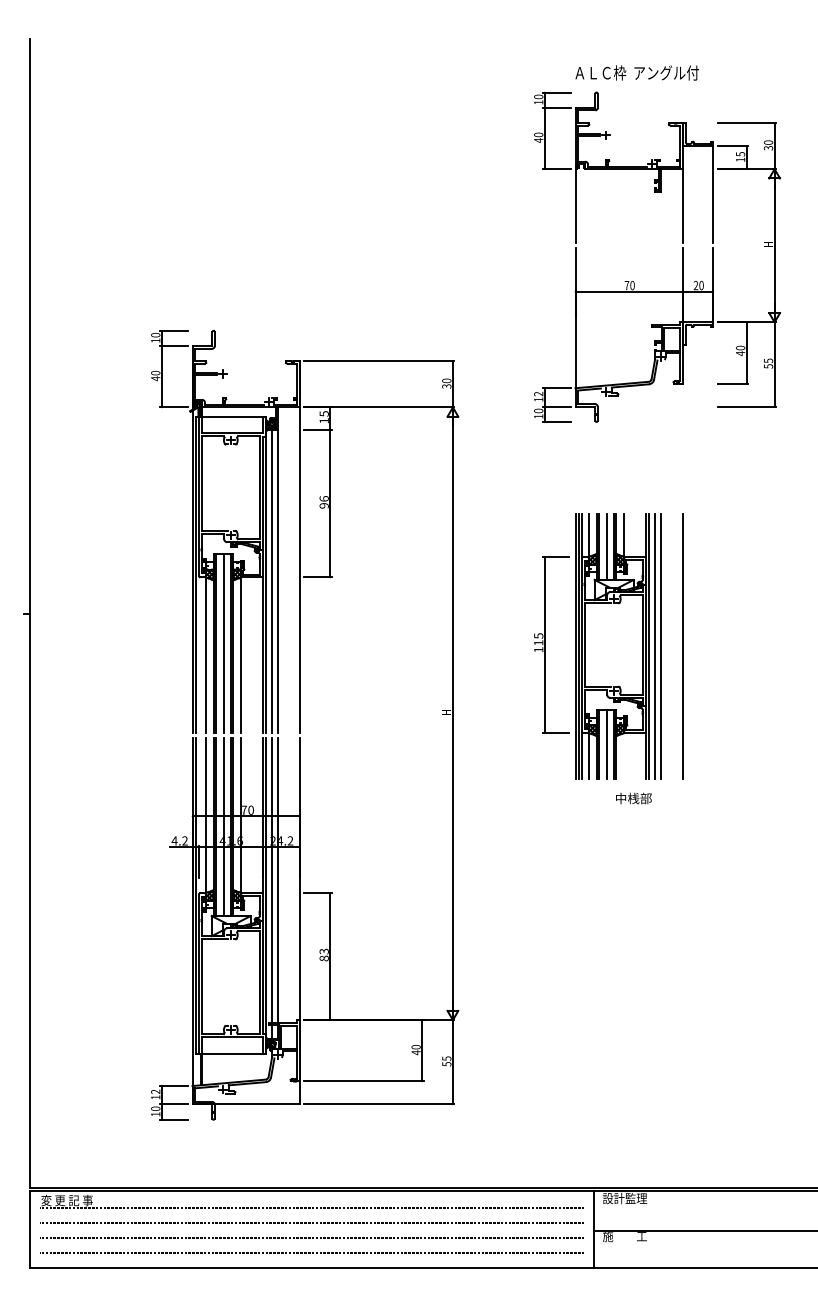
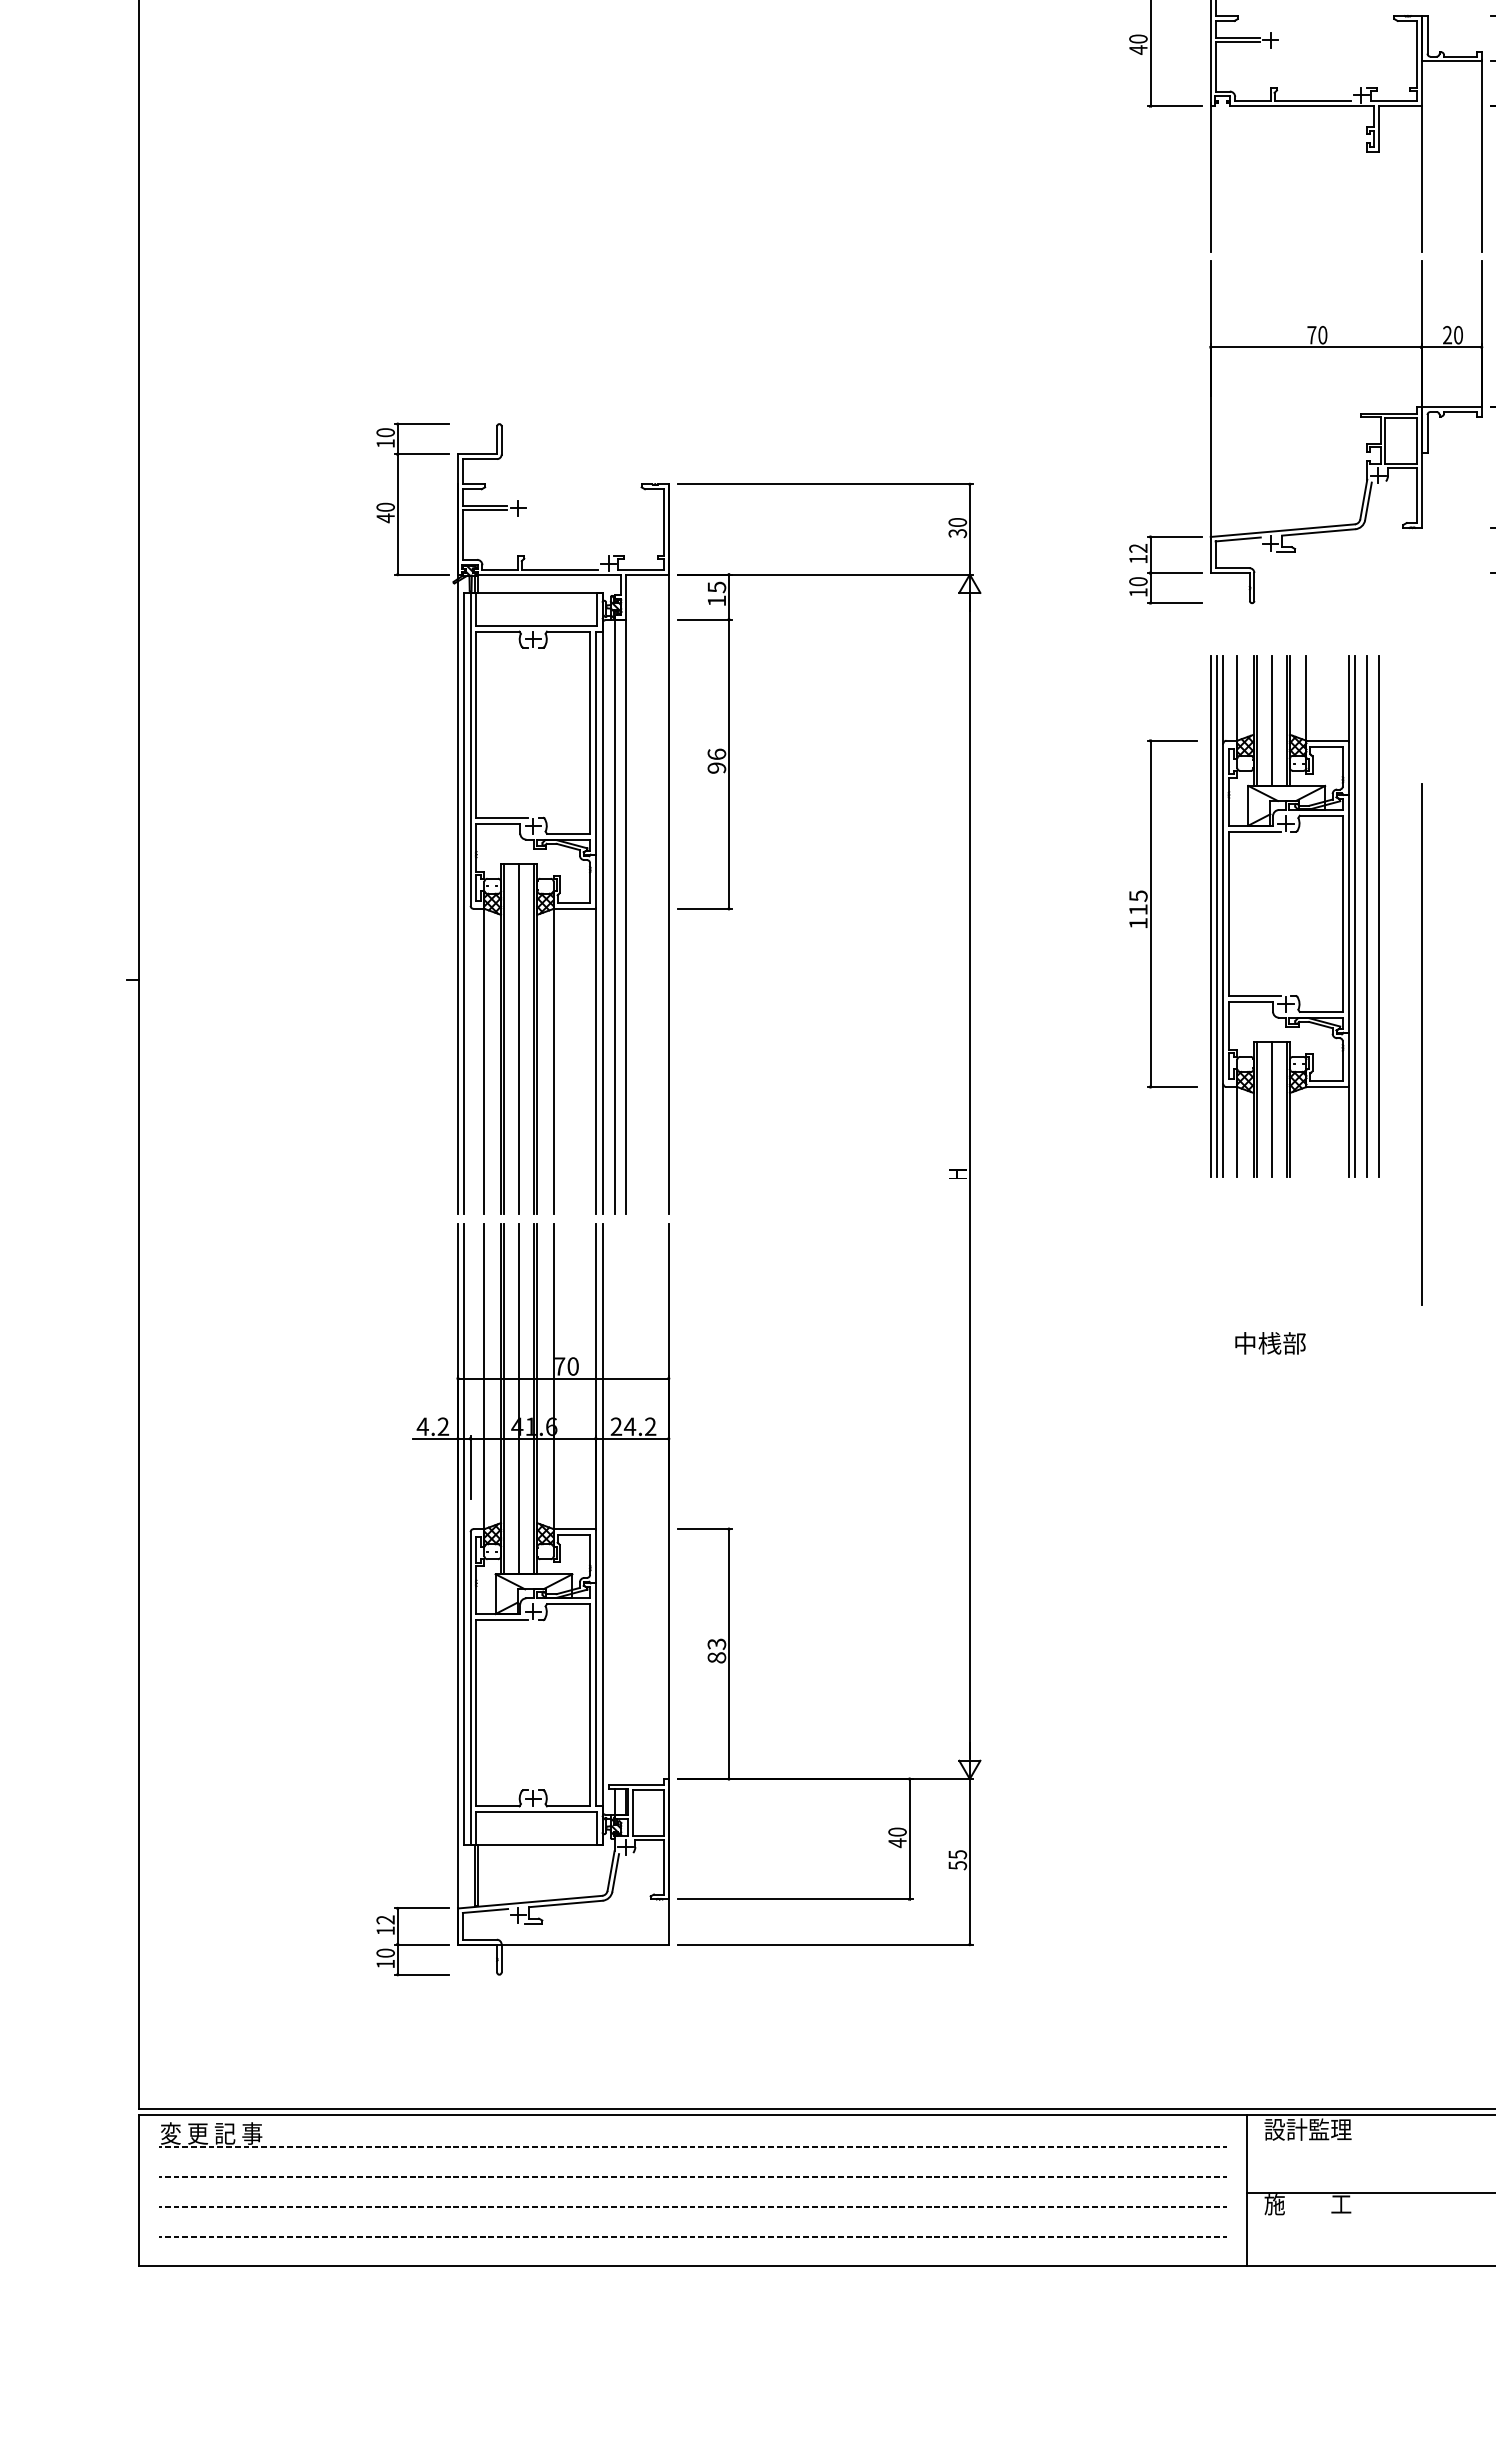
part: (597, 646) -> (1253, 916), moved
text: (633, 798) -> (1269, 1343), moved
line: (272, 880) -> (615, 1504), removed
line: (278, 880) -> (626, 1504), removed

